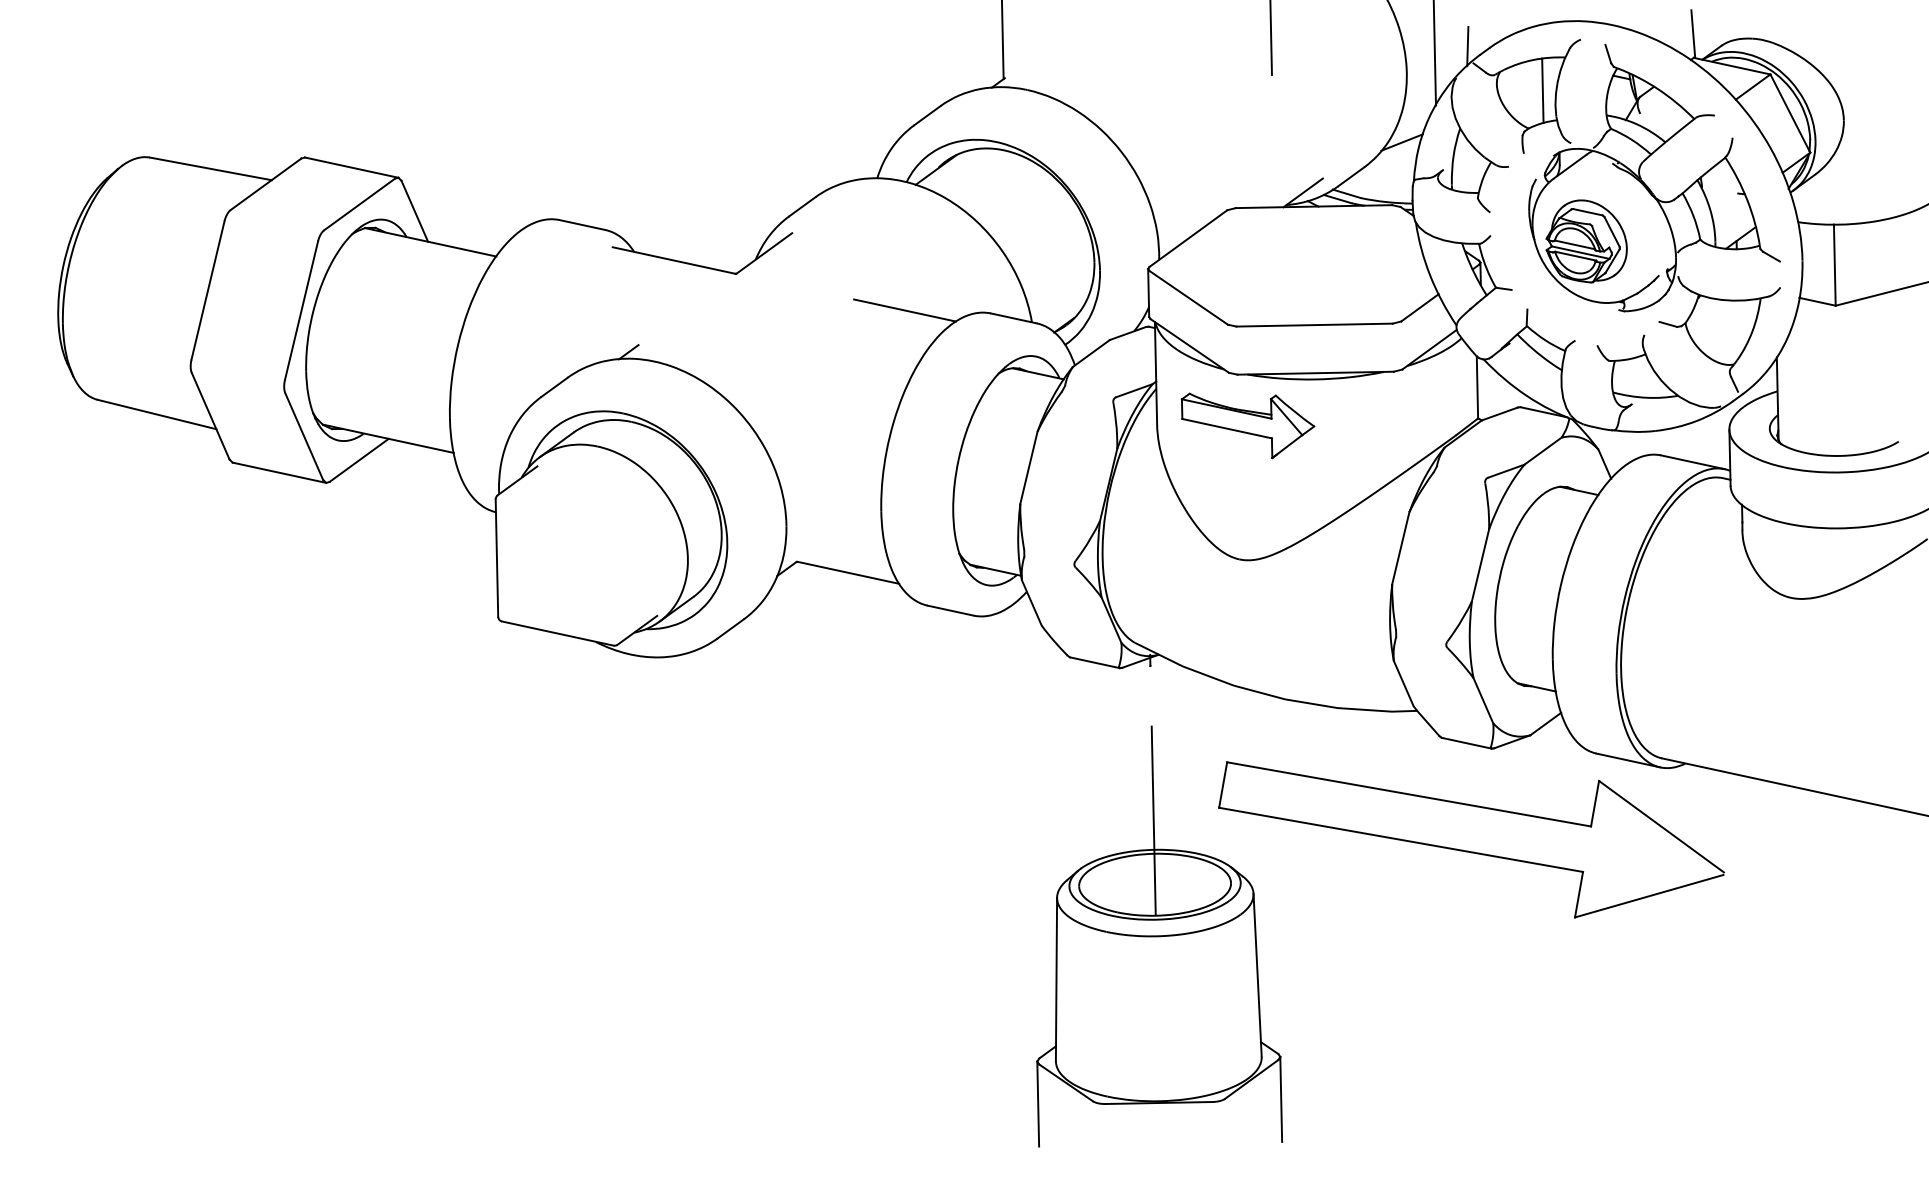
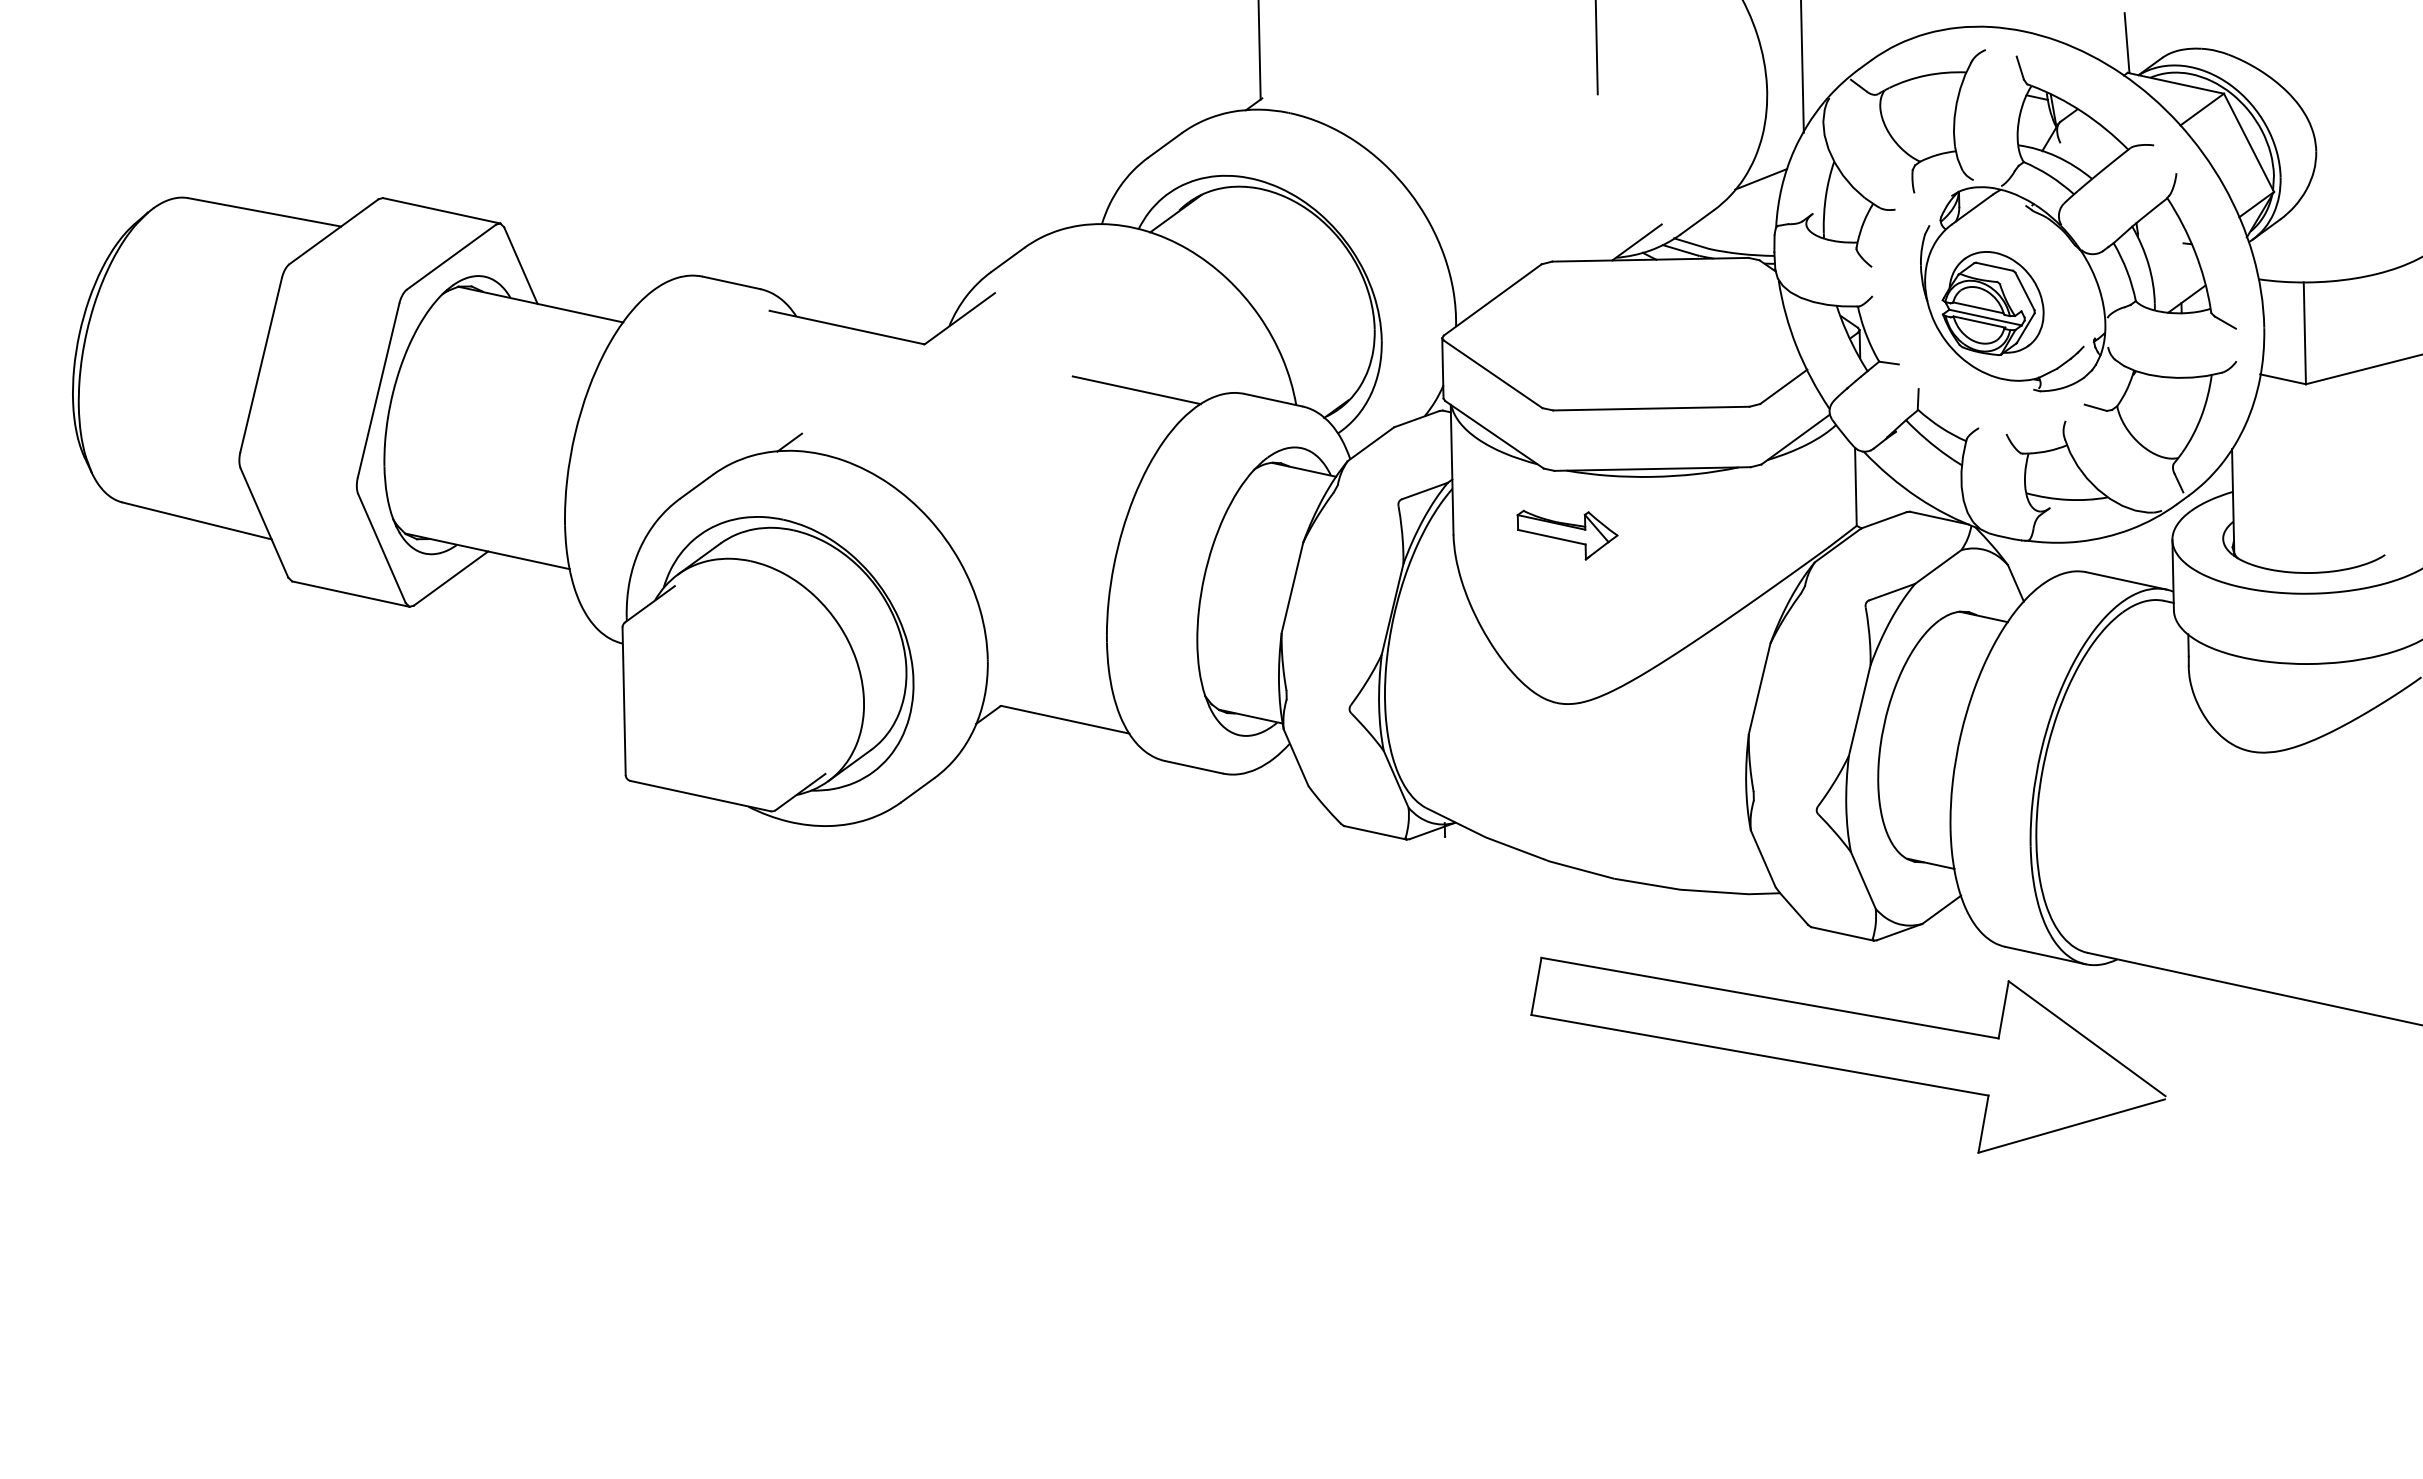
line: (1467, 46) -> (1843, 58), removed
line: (1542, 90) -> (1937, 113), removed
part: (1247, 425) -> (1567, 534), size x0.6
part: (1159, 936) -> (1456, 1176), removed

